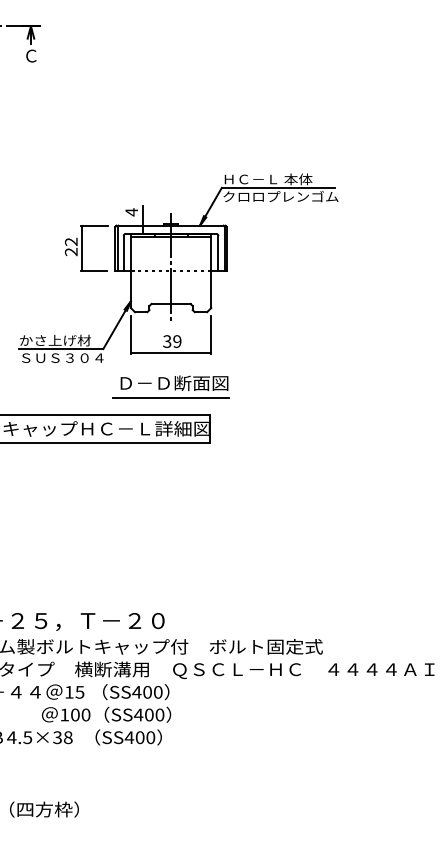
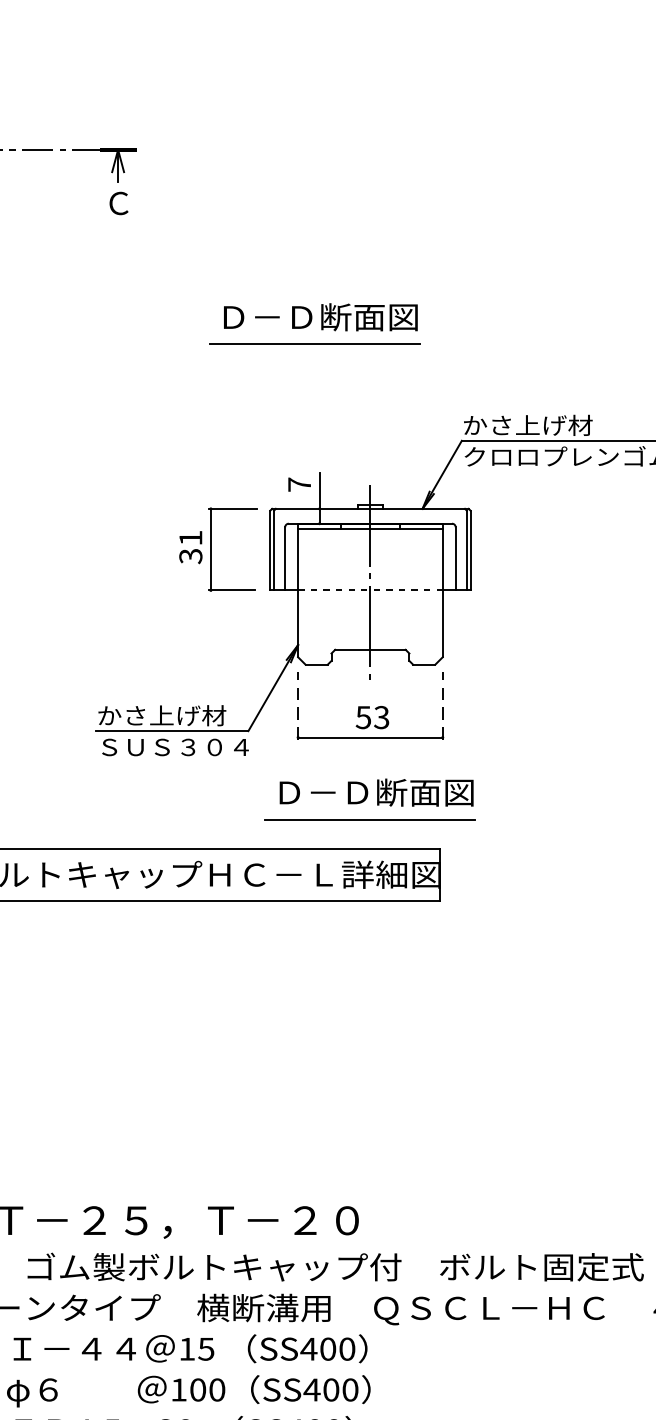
part: (139, 122) -> (313, 323), added
text: (267, 179) -> (544, 425), ＨＣ－Ｌ 本体 -> かさ上げ材
text: (131, 212) -> (299, 485), 4 -> 7
text: (70, 246) -> (189, 546), 22 -> 31
line: (130, 335) -> (297, 706), solid -> dashed
line: (211, 335) -> (443, 706), solid -> dashed
text: (172, 341) -> (372, 717), 39 -> 53

